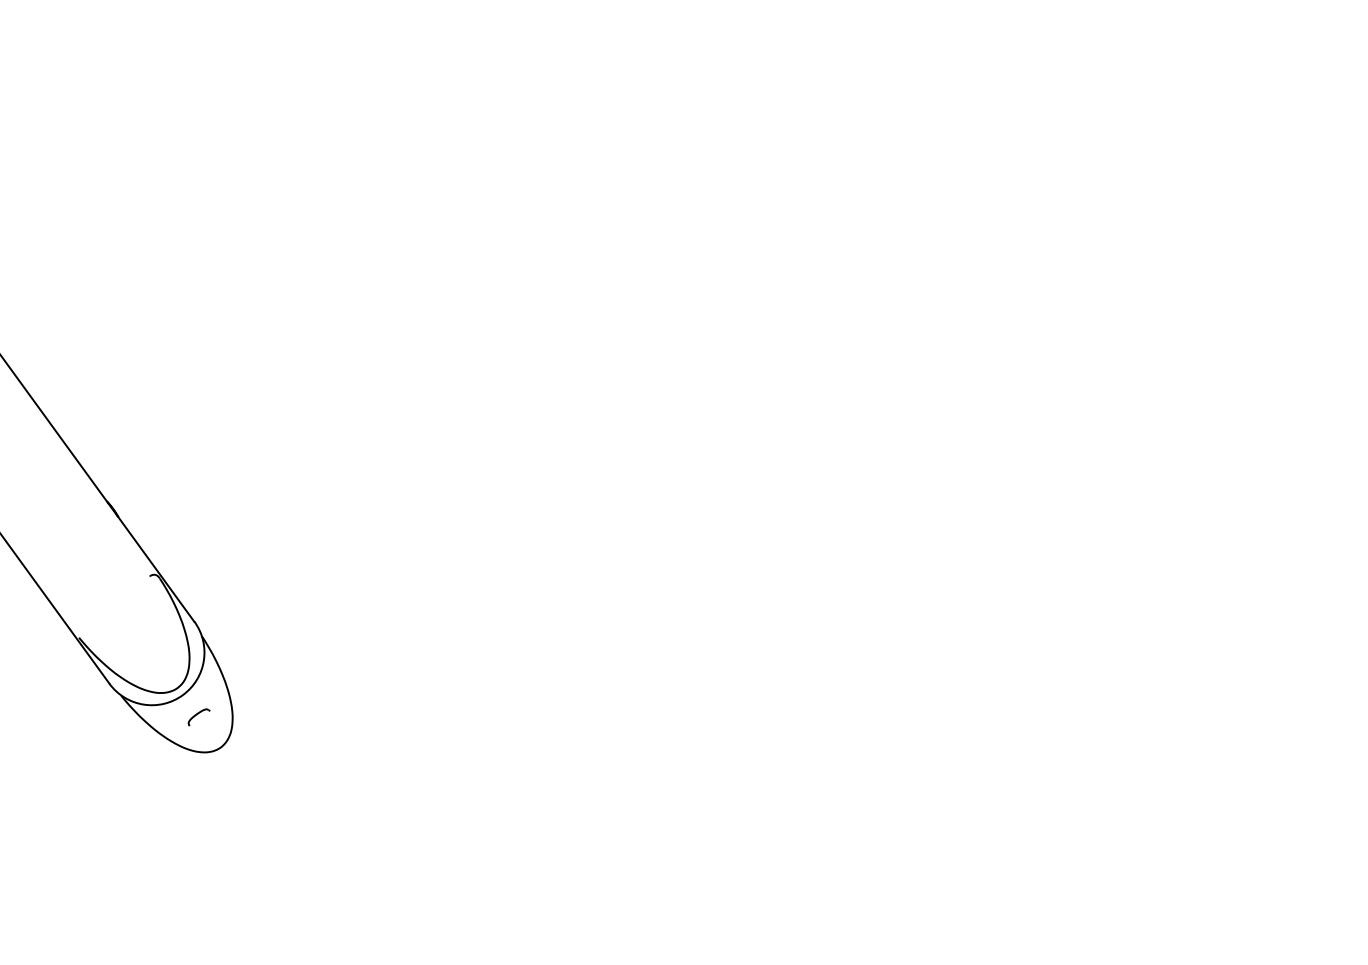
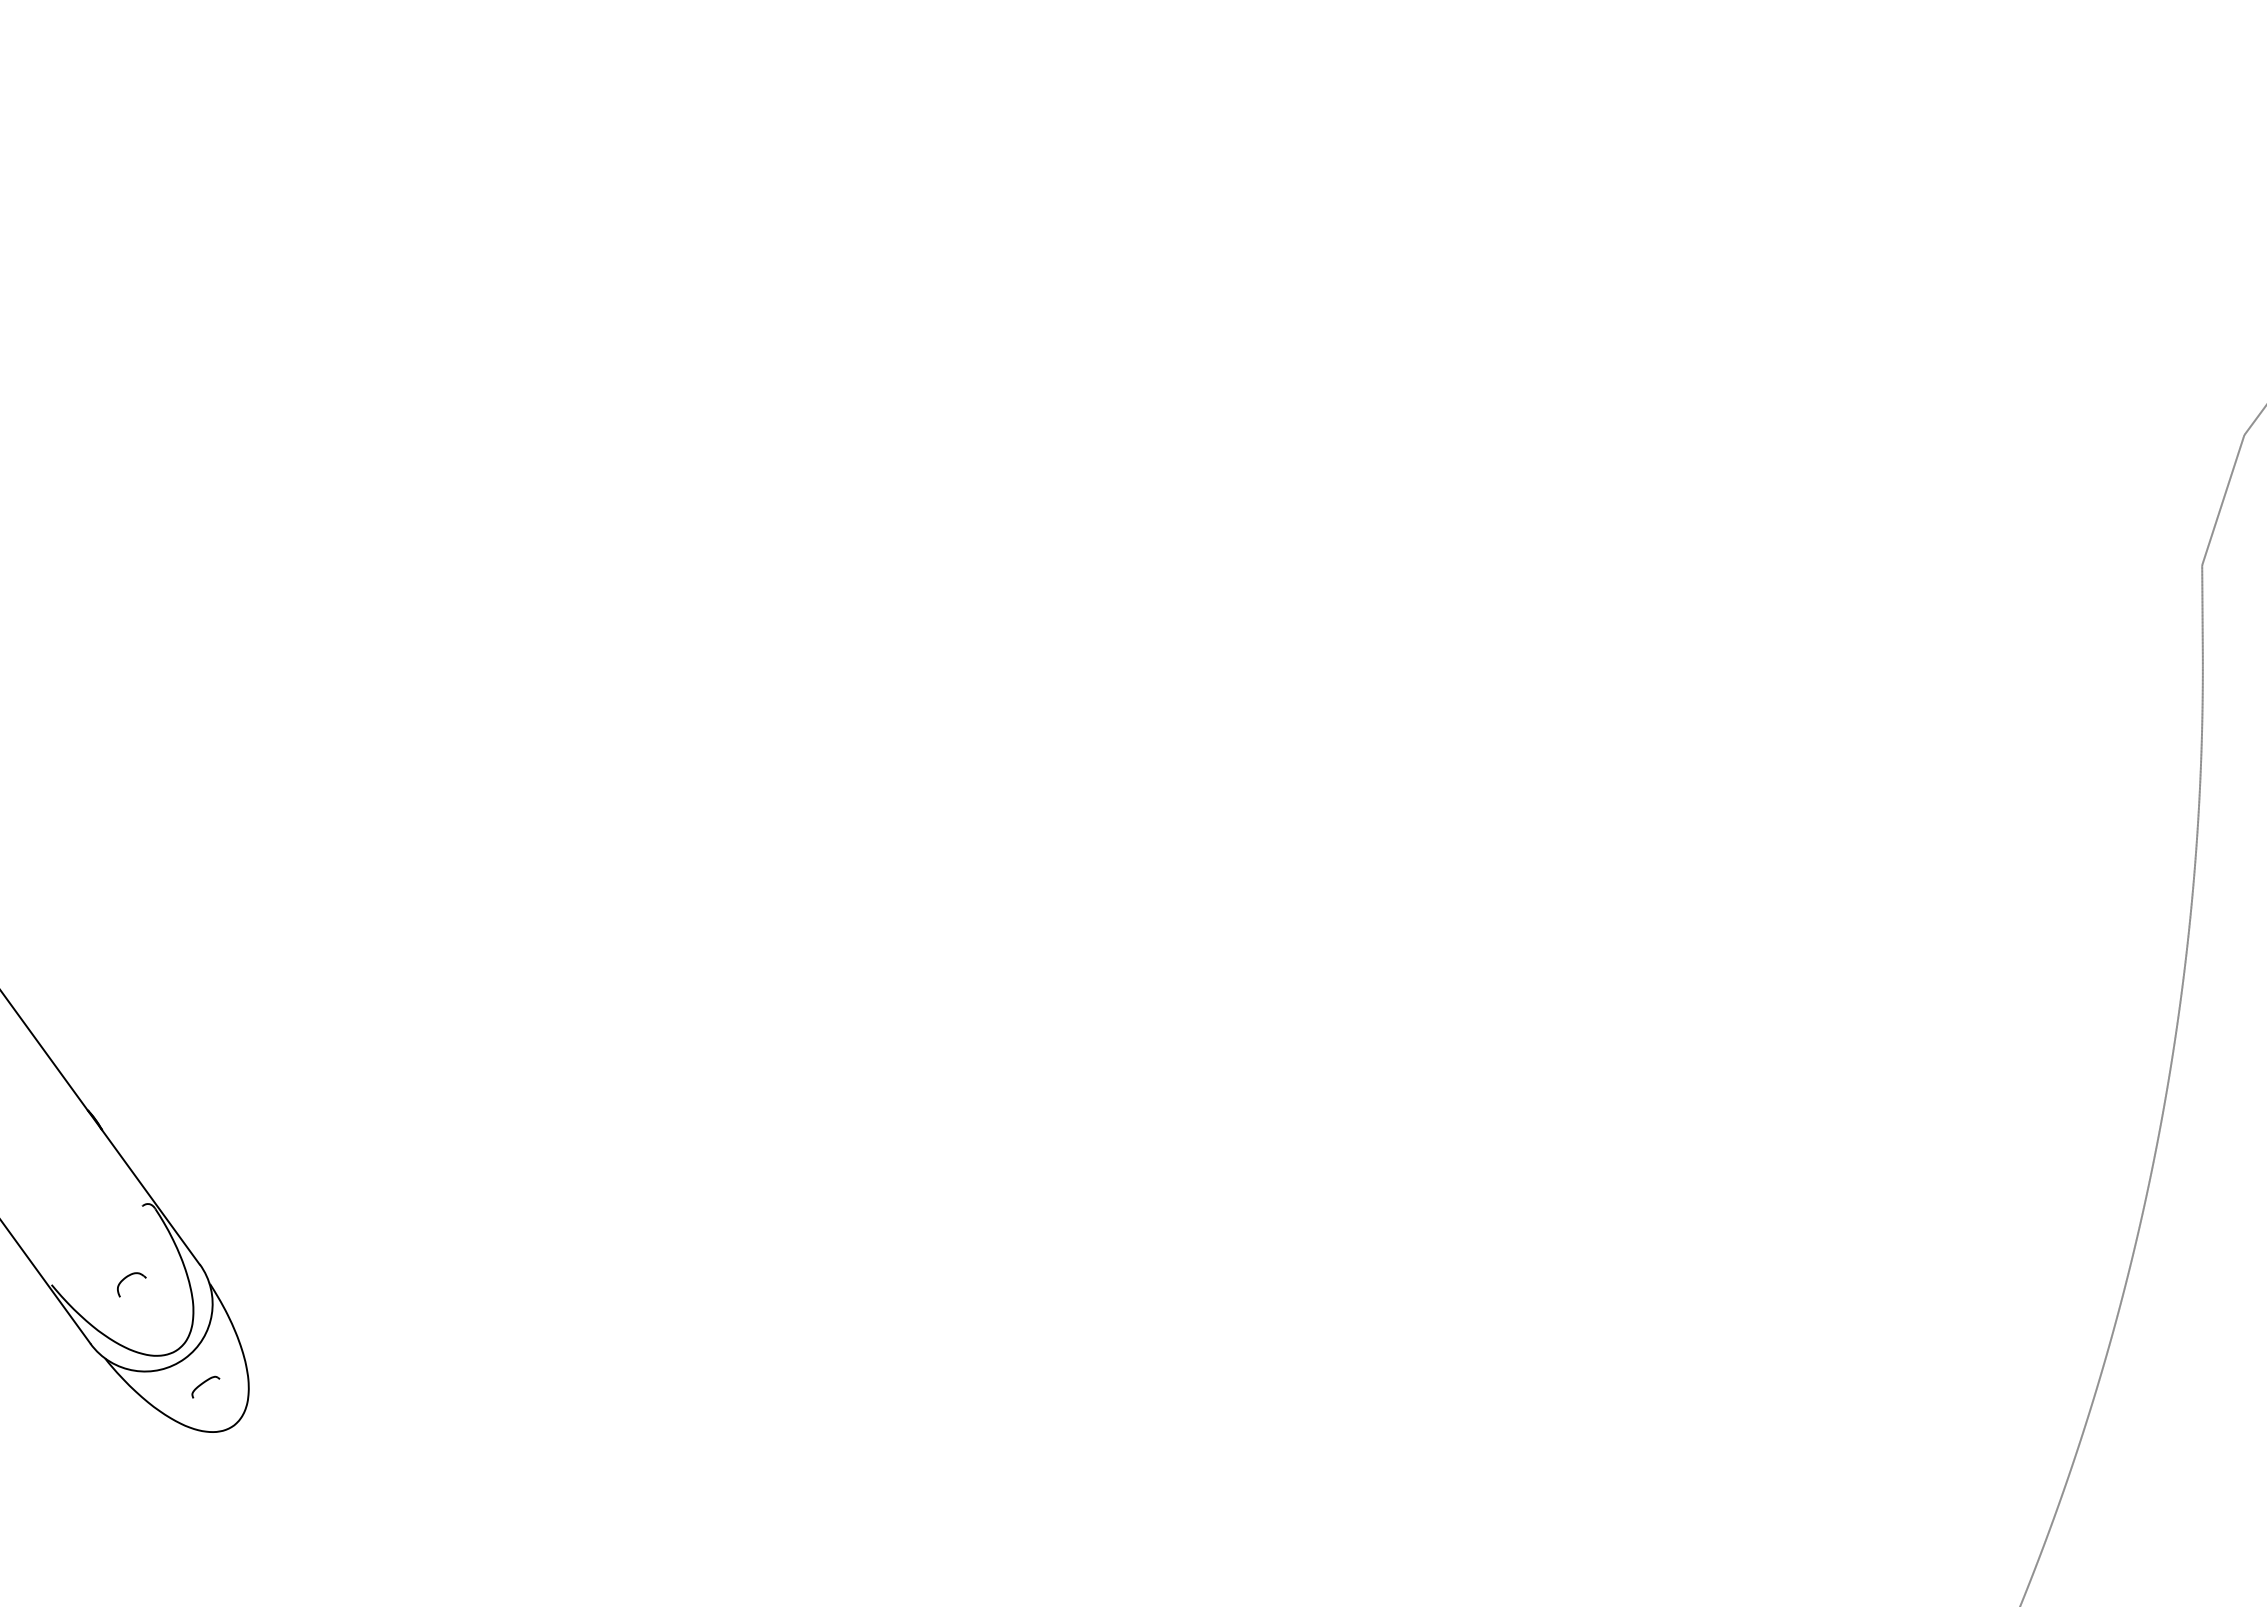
part: (137, 632) -> (126, 1278), added

